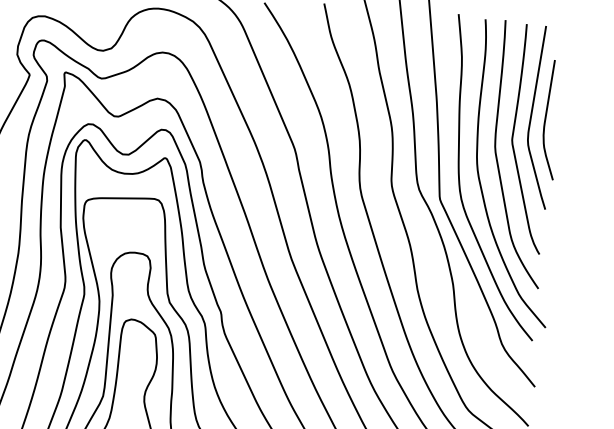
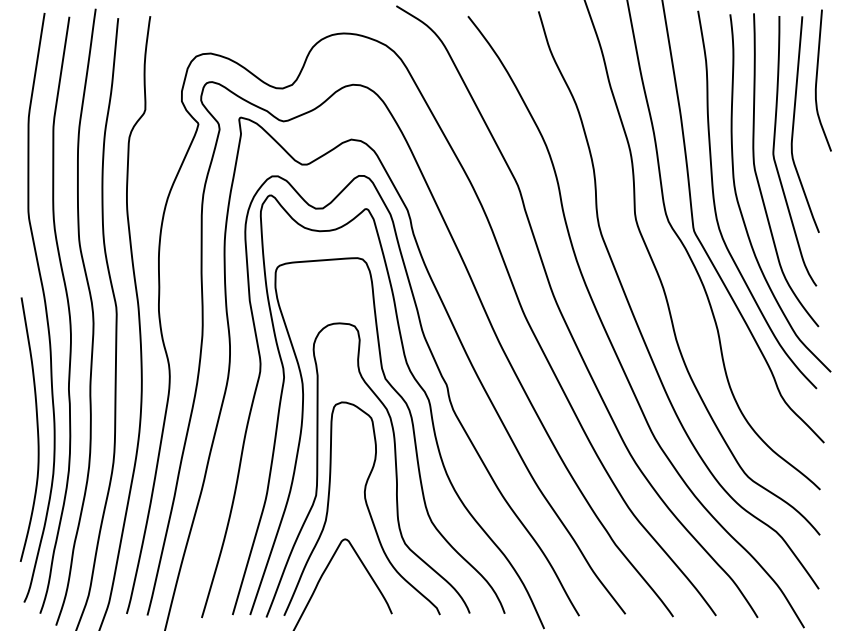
curve: (546, 119) -> (817, 80), moved

